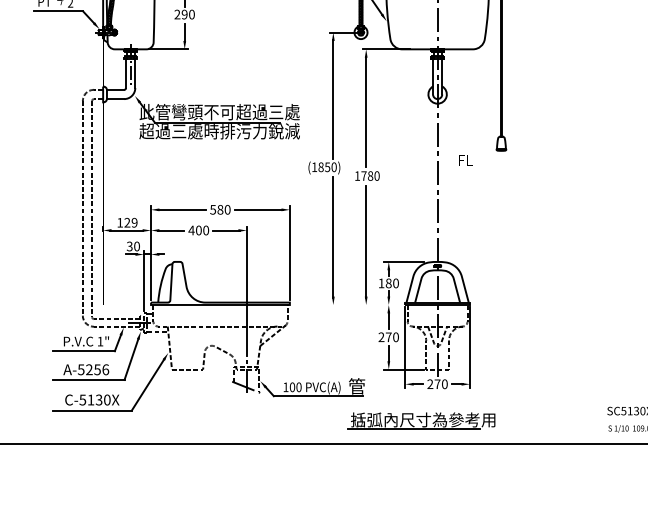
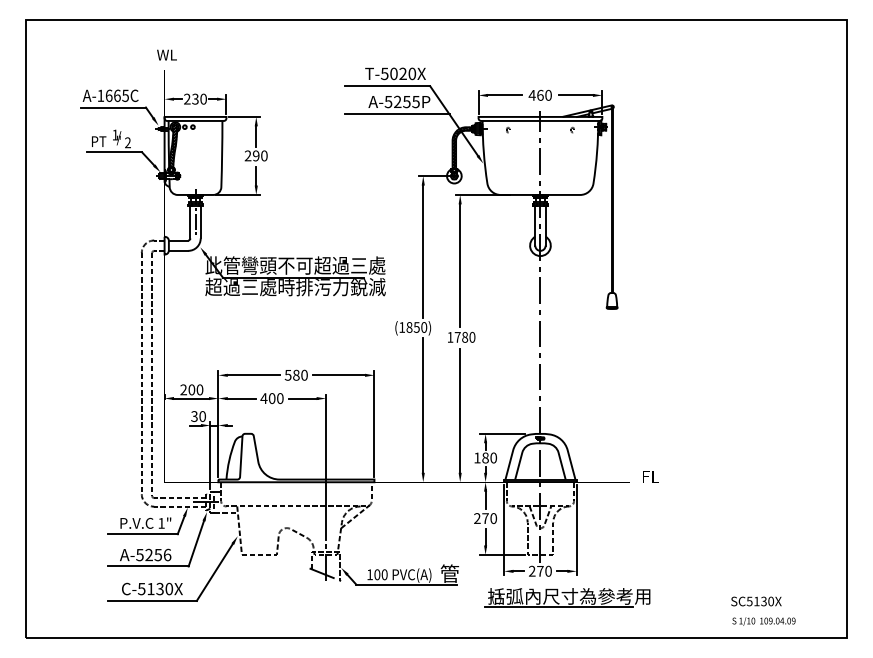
text: (465, 160) -> (650, 476), moved
text: (127, 222) -> (191, 389), 129 -> 200
part: (421, 420) -> (567, 597), moved

